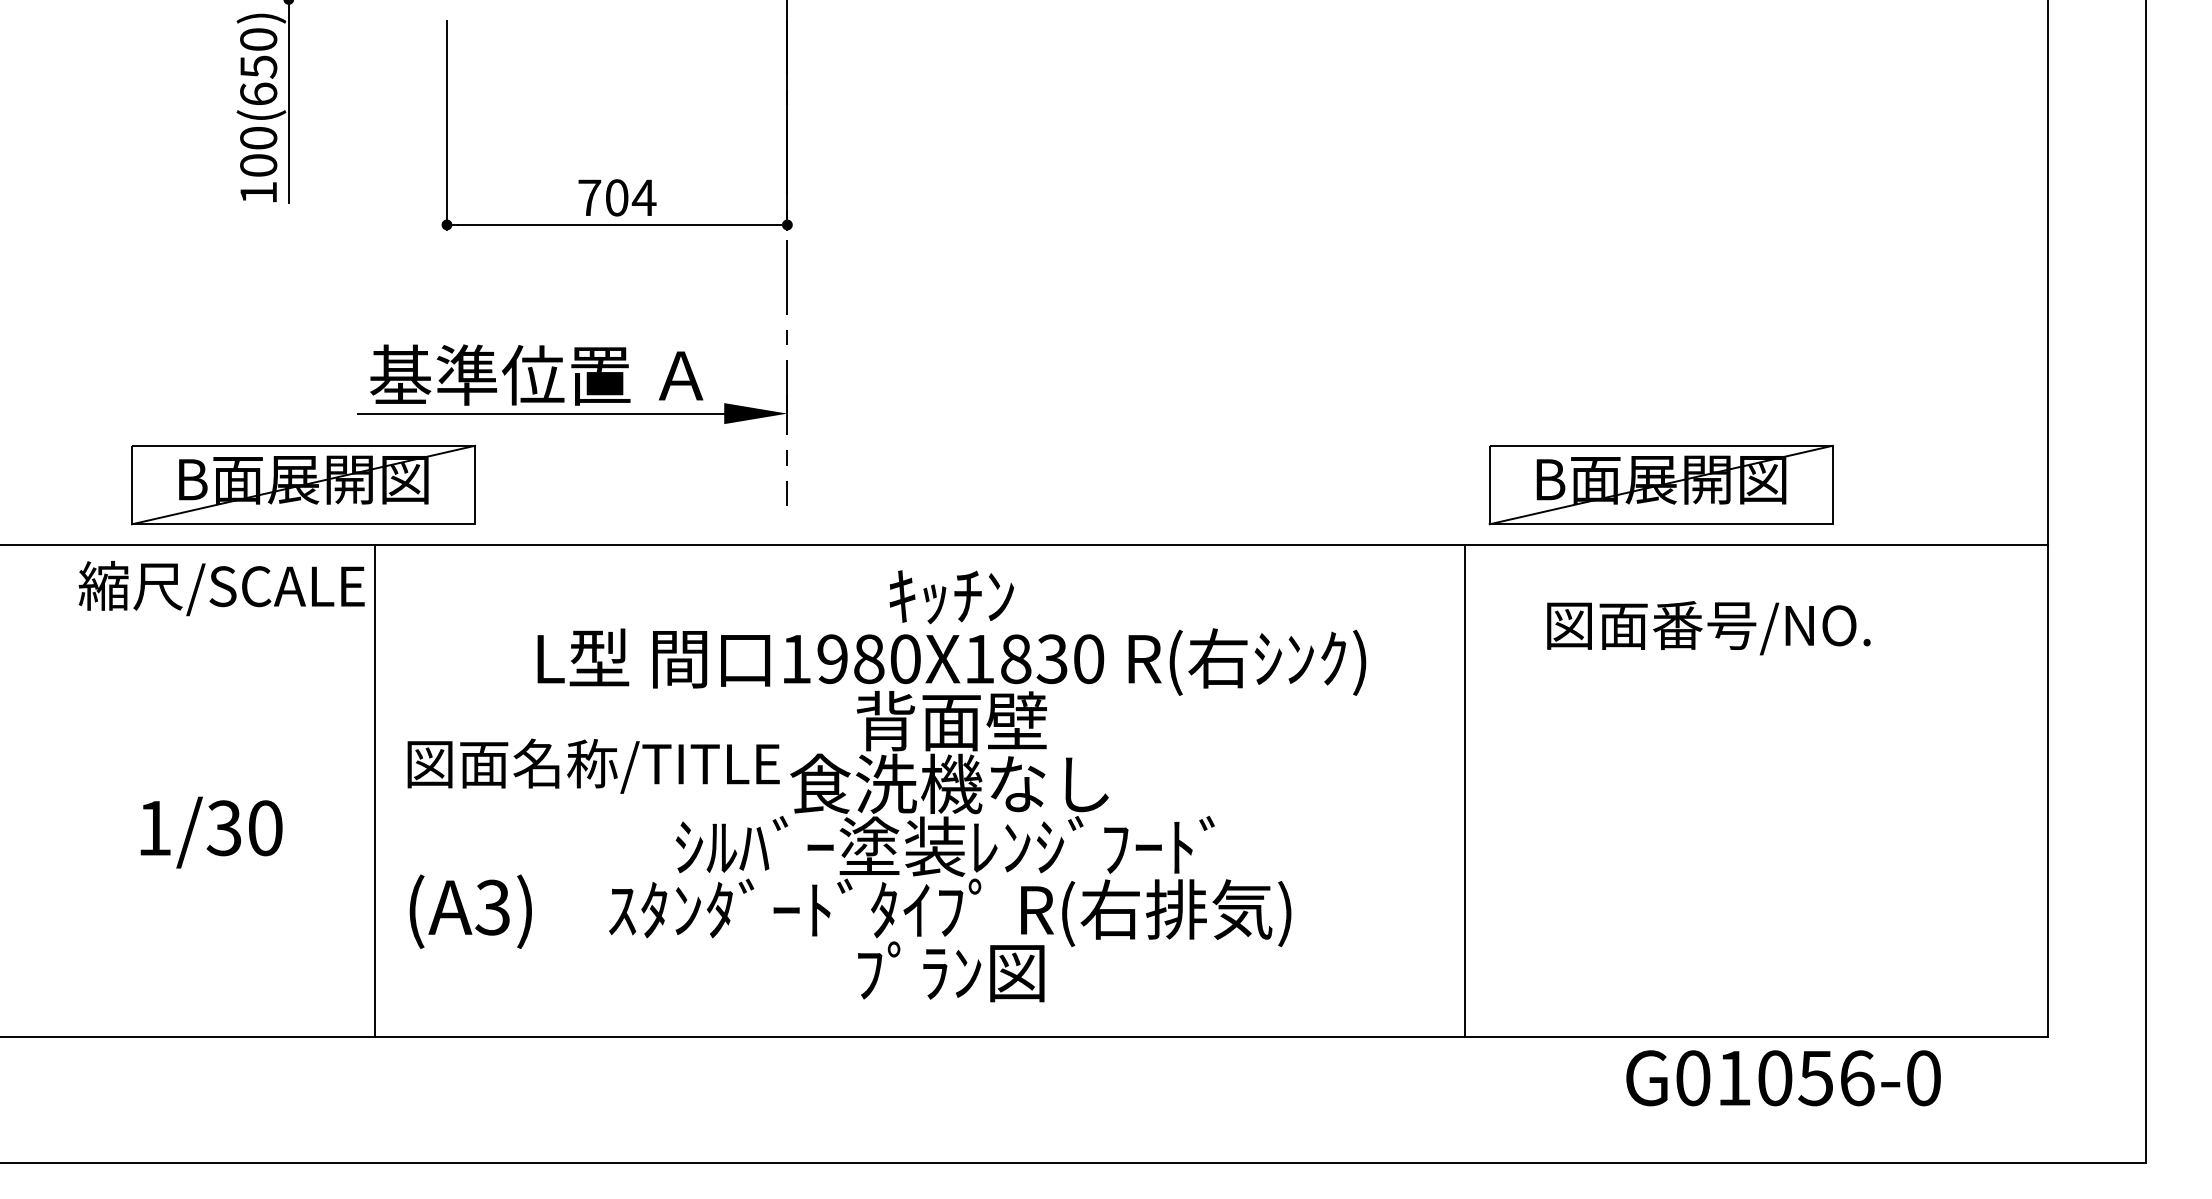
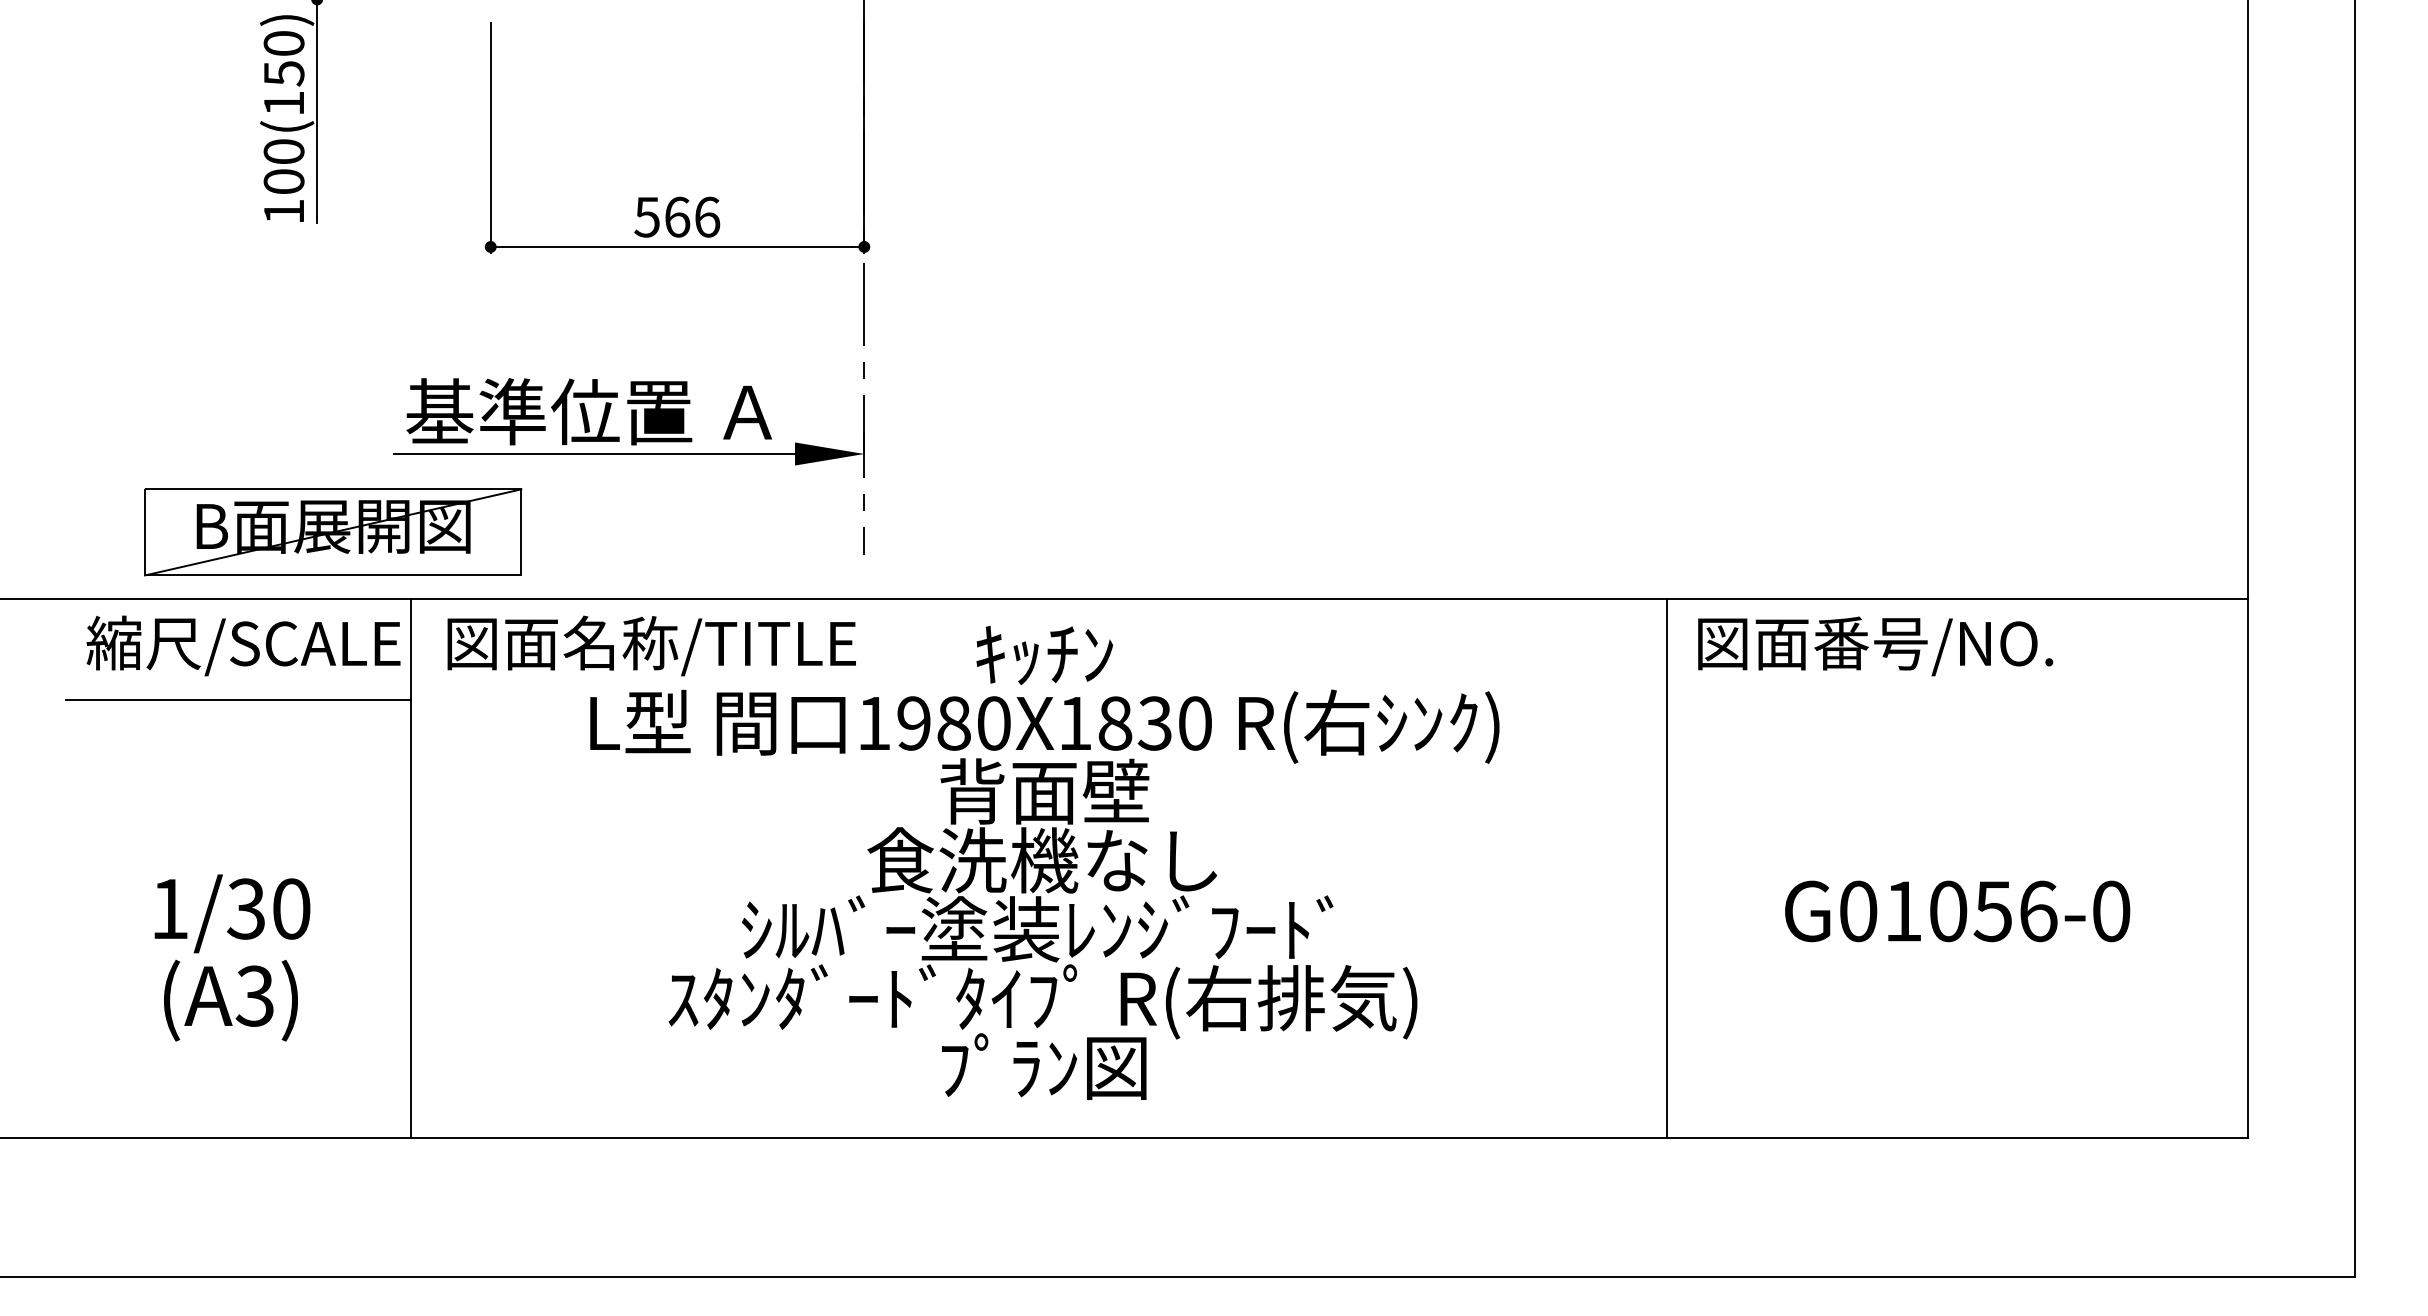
text: (258, 93) -> (283, 102), 100(650) -> 100(150)
text: (617, 197) -> (677, 216), 704 -> 566
part: (1661, 485) -> (1823, 532), removed
text: (1708, 628) -> (1875, 646), moved
line: (217, 638) -> (238, 700), added
text: (593, 765) -> (651, 645), moved
line: (1464, 790) -> (1666, 867), moved
text: (470, 911) -> (230, 1000), moved
text: (1783, 1078) -> (1957, 911), moved

